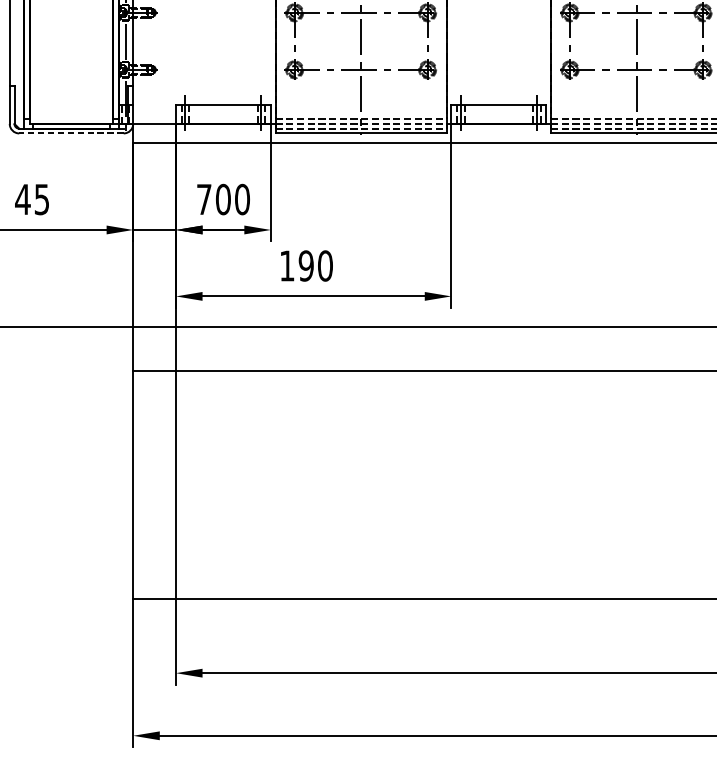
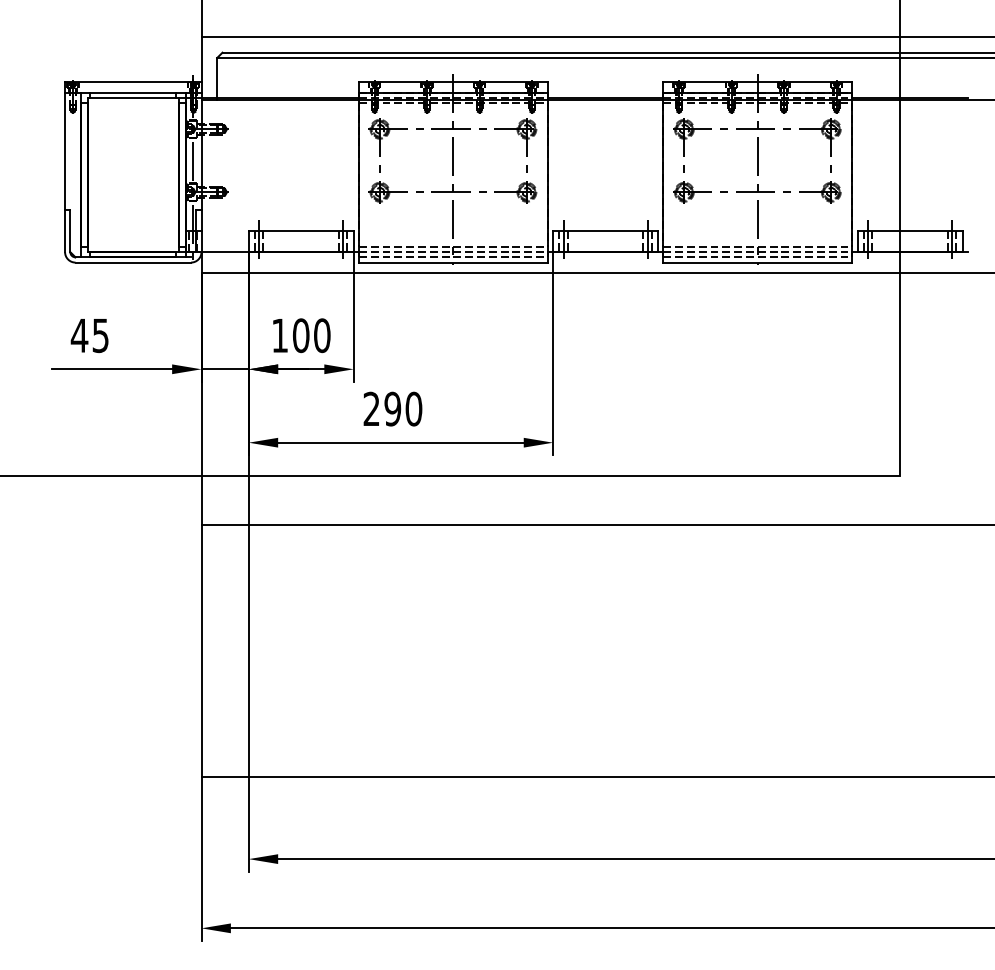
line: (71, 133) -> (133, 262), dashed -> solid
text: (203, 199) -> (279, 335), 700 -> 100
text: (287, 265) -> (371, 408), 190 -> 290

